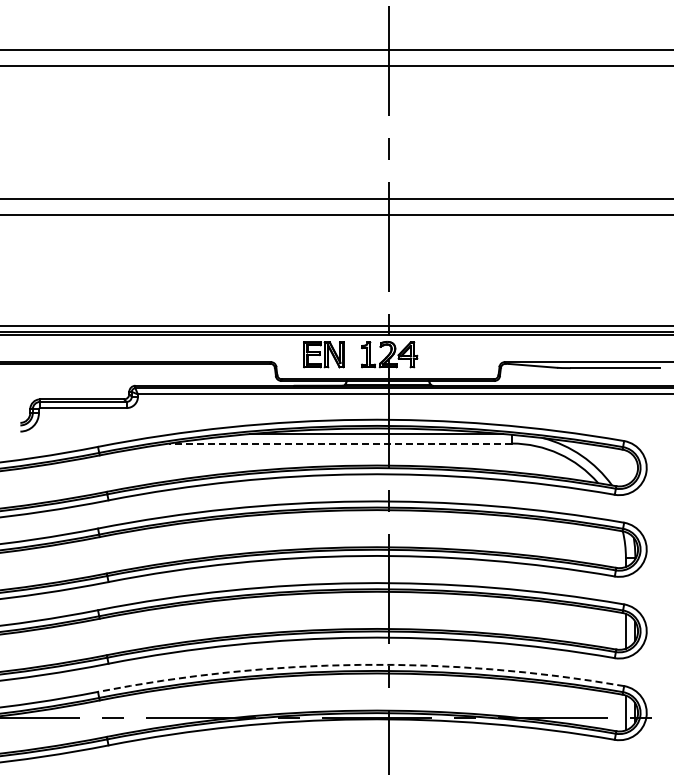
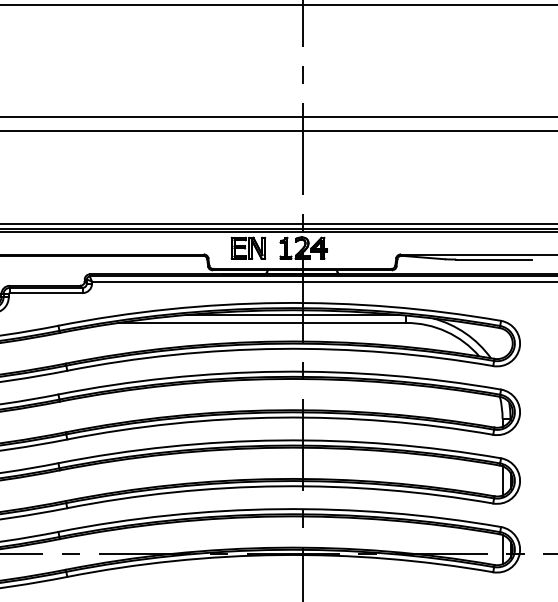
line: (339, 443) -> (261, 322), dashed -> solid
arc: (360, 664) -> (279, 508), dashed -> solid

